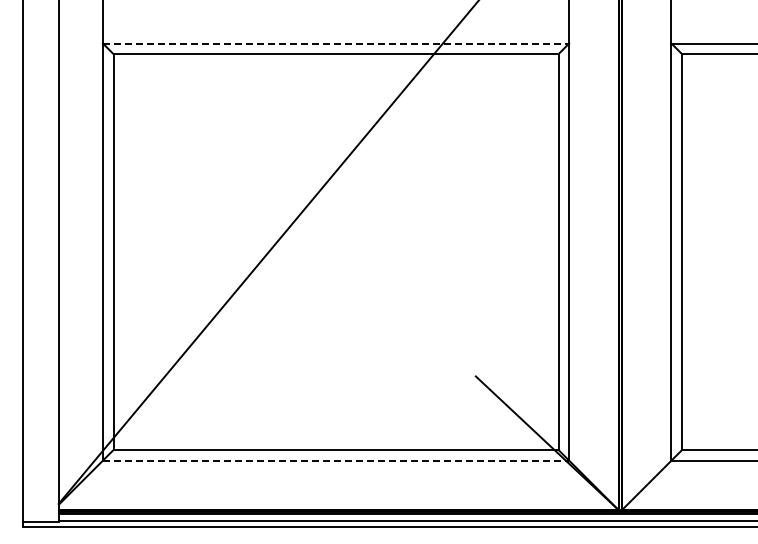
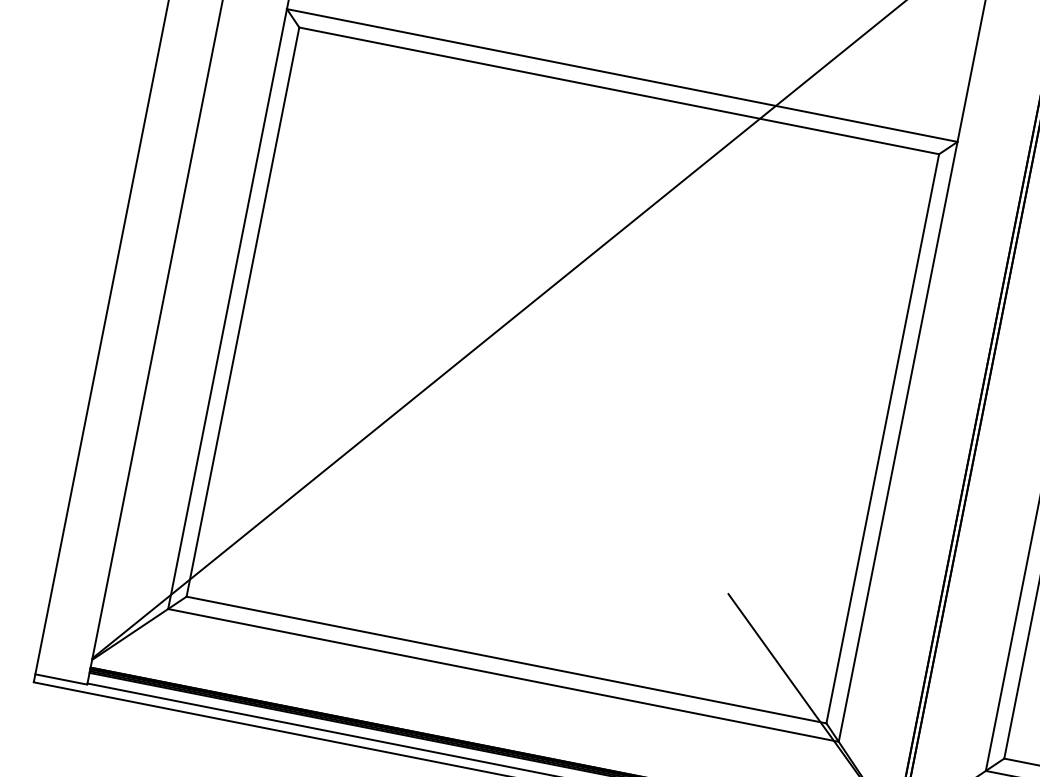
line: (336, 43) -> (622, 75), dashed -> solid
line: (336, 460) -> (504, 675), dashed -> solid

